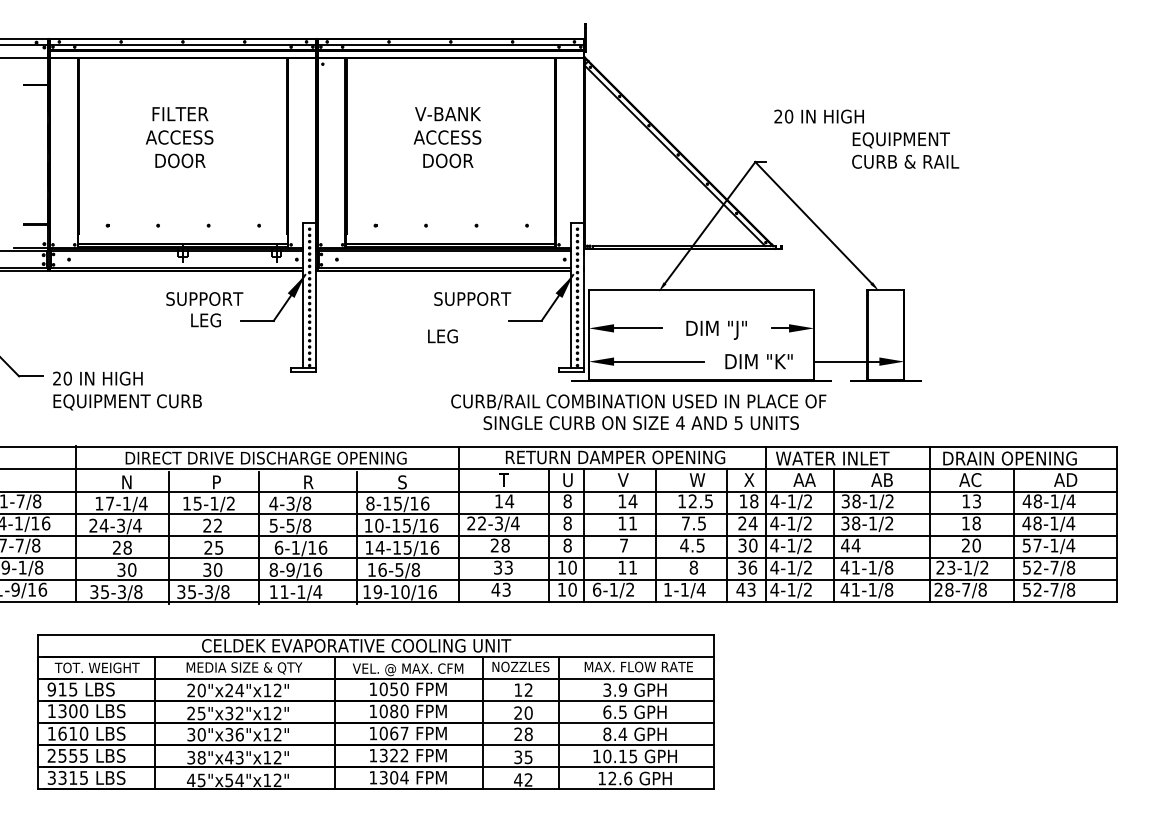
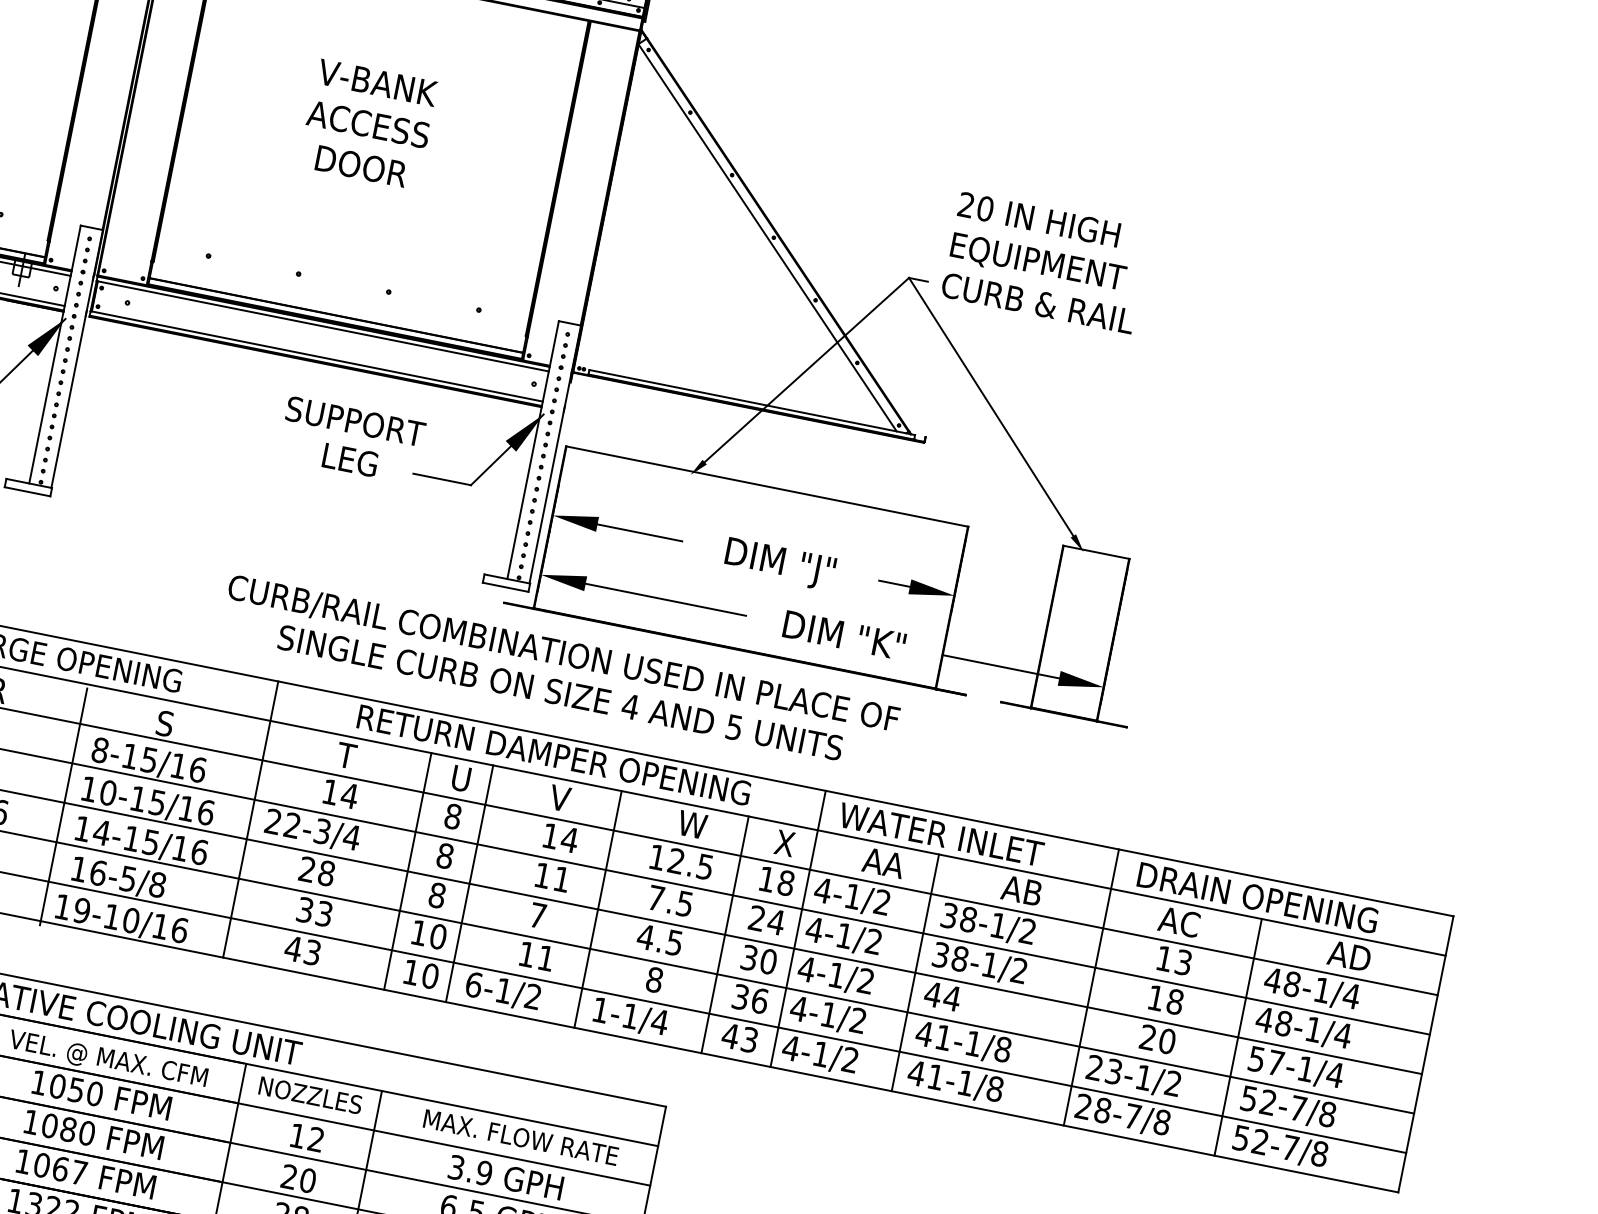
text: (905, 150) -> (1041, 283), moved
text: (442, 336) -> (349, 460), moved
text: (638, 412) -> (559, 672), moved

